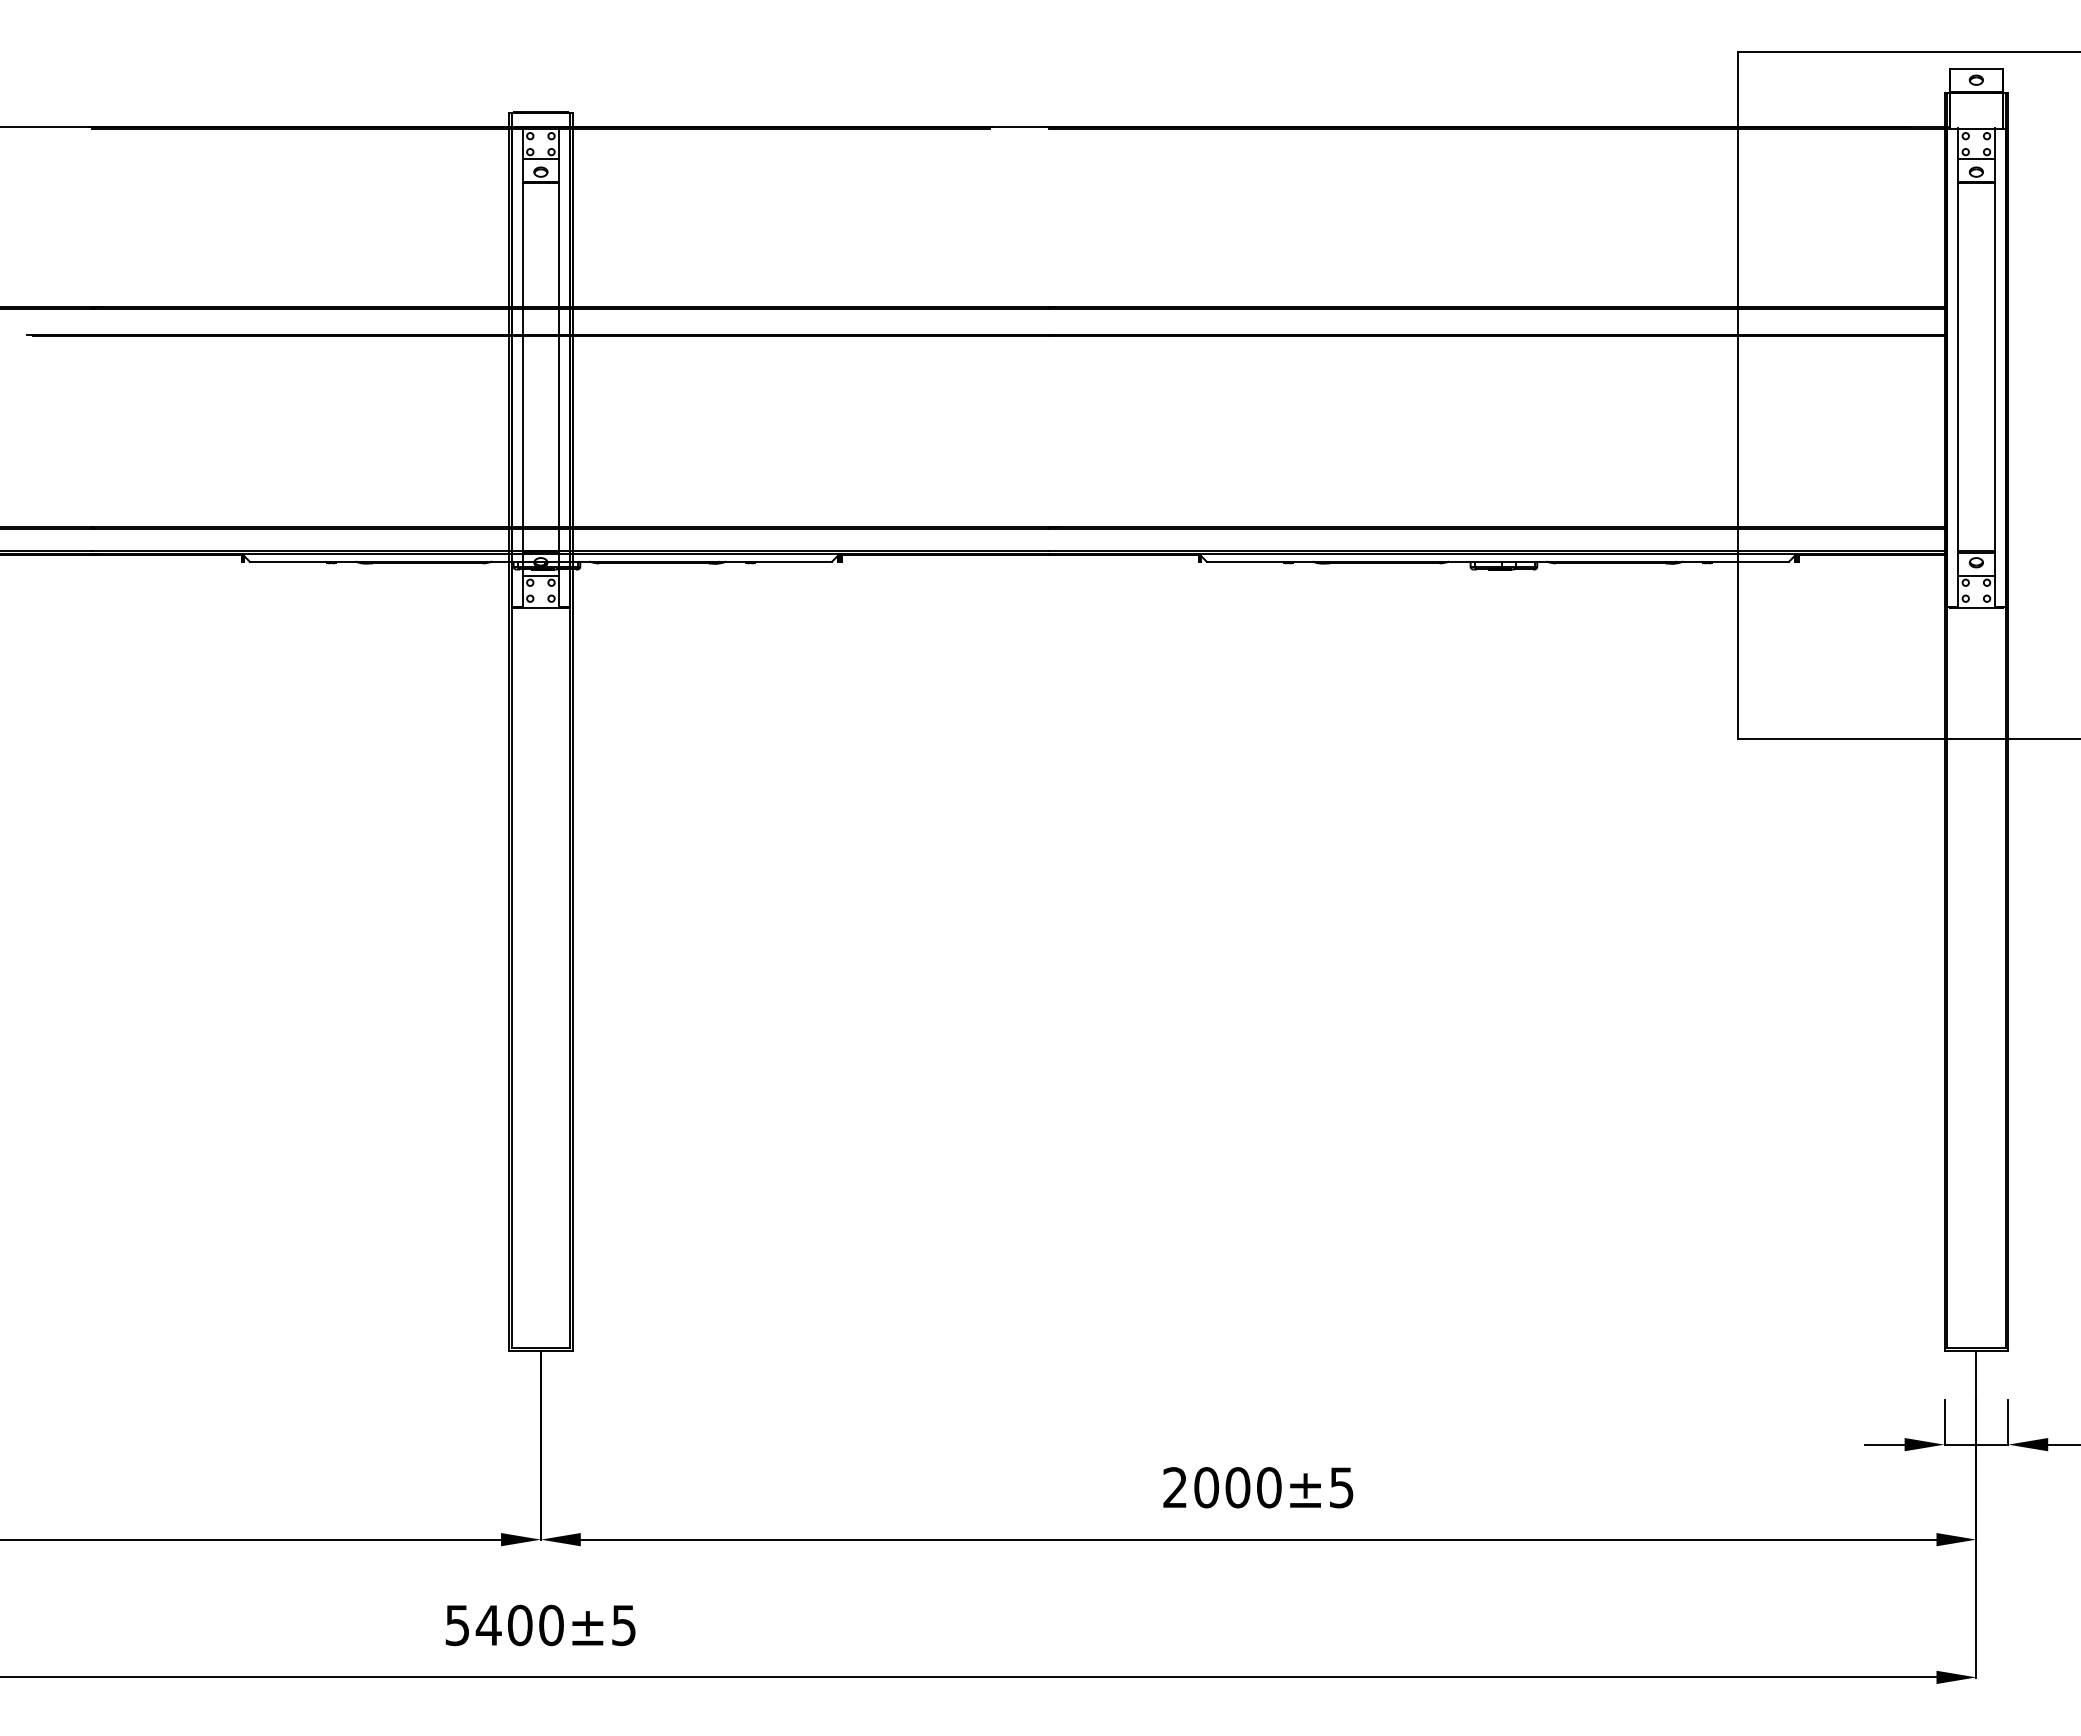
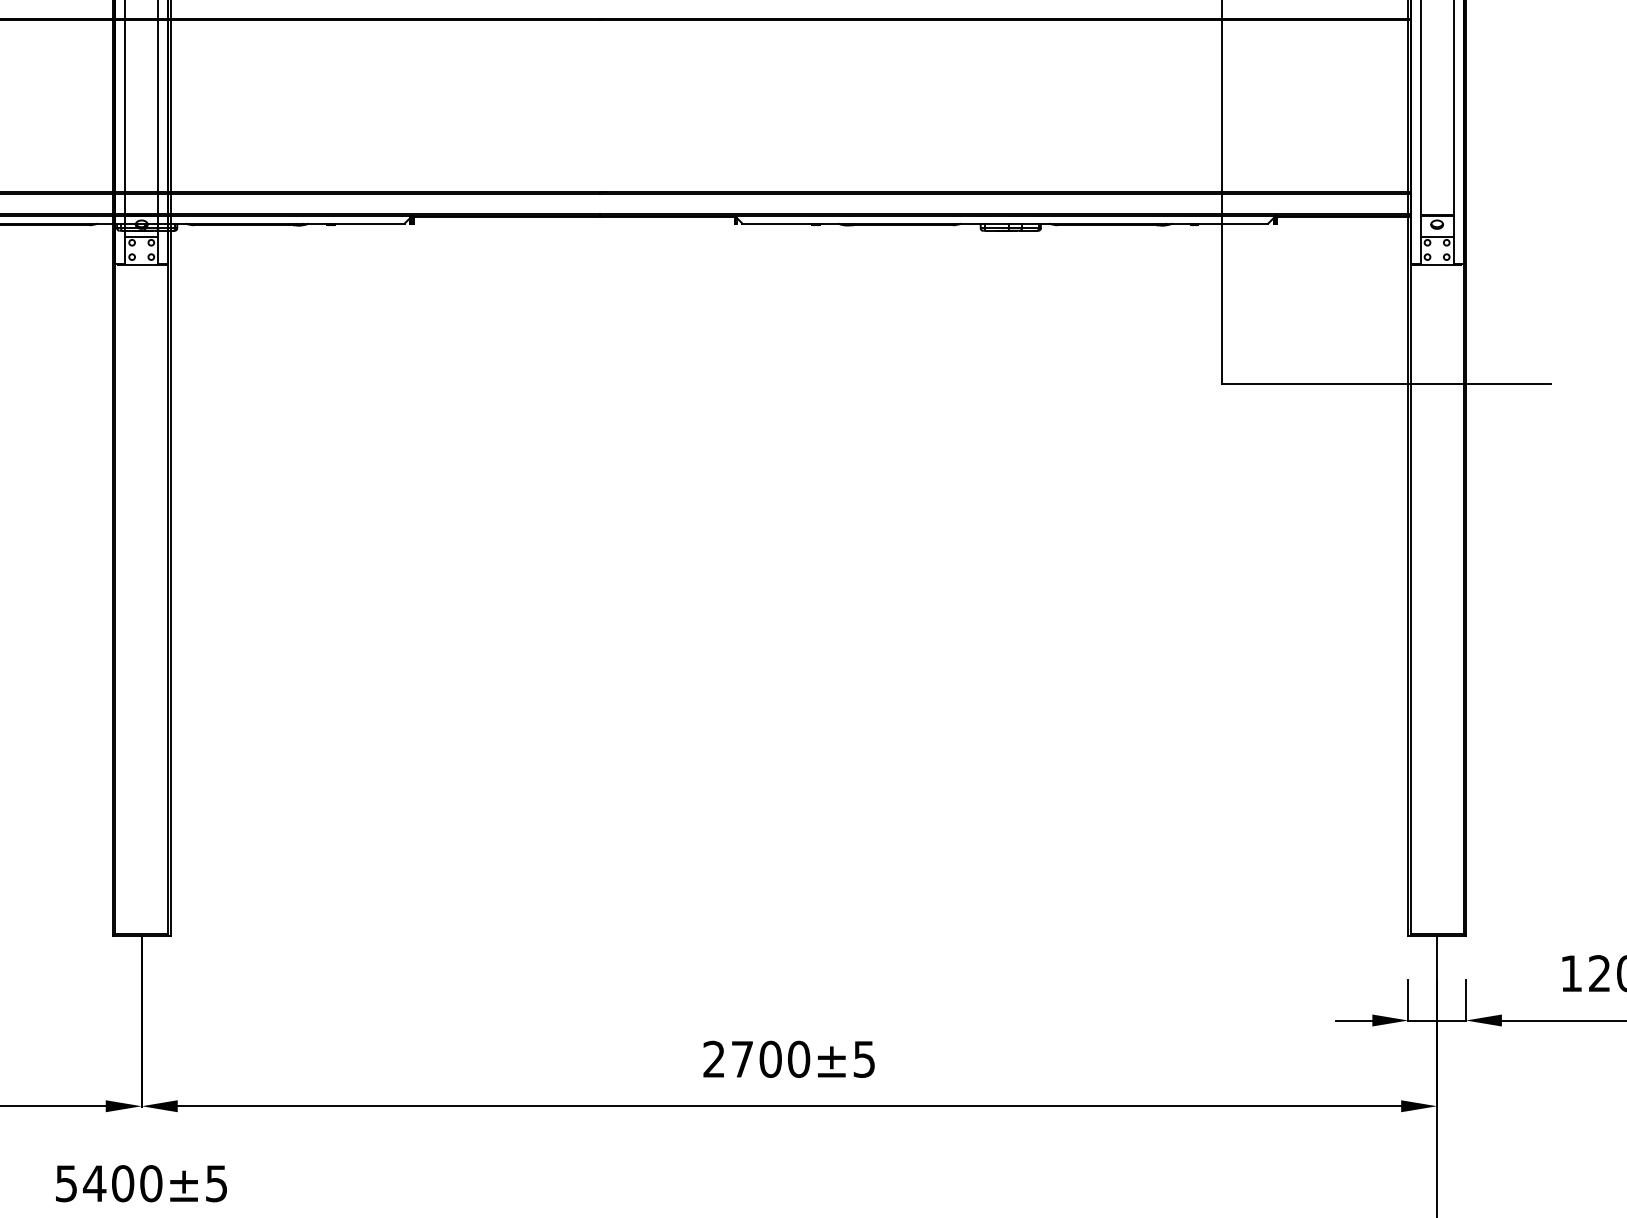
text: (1206, 1487) -> (742, 1059), 2000±5 -> 2700±5

